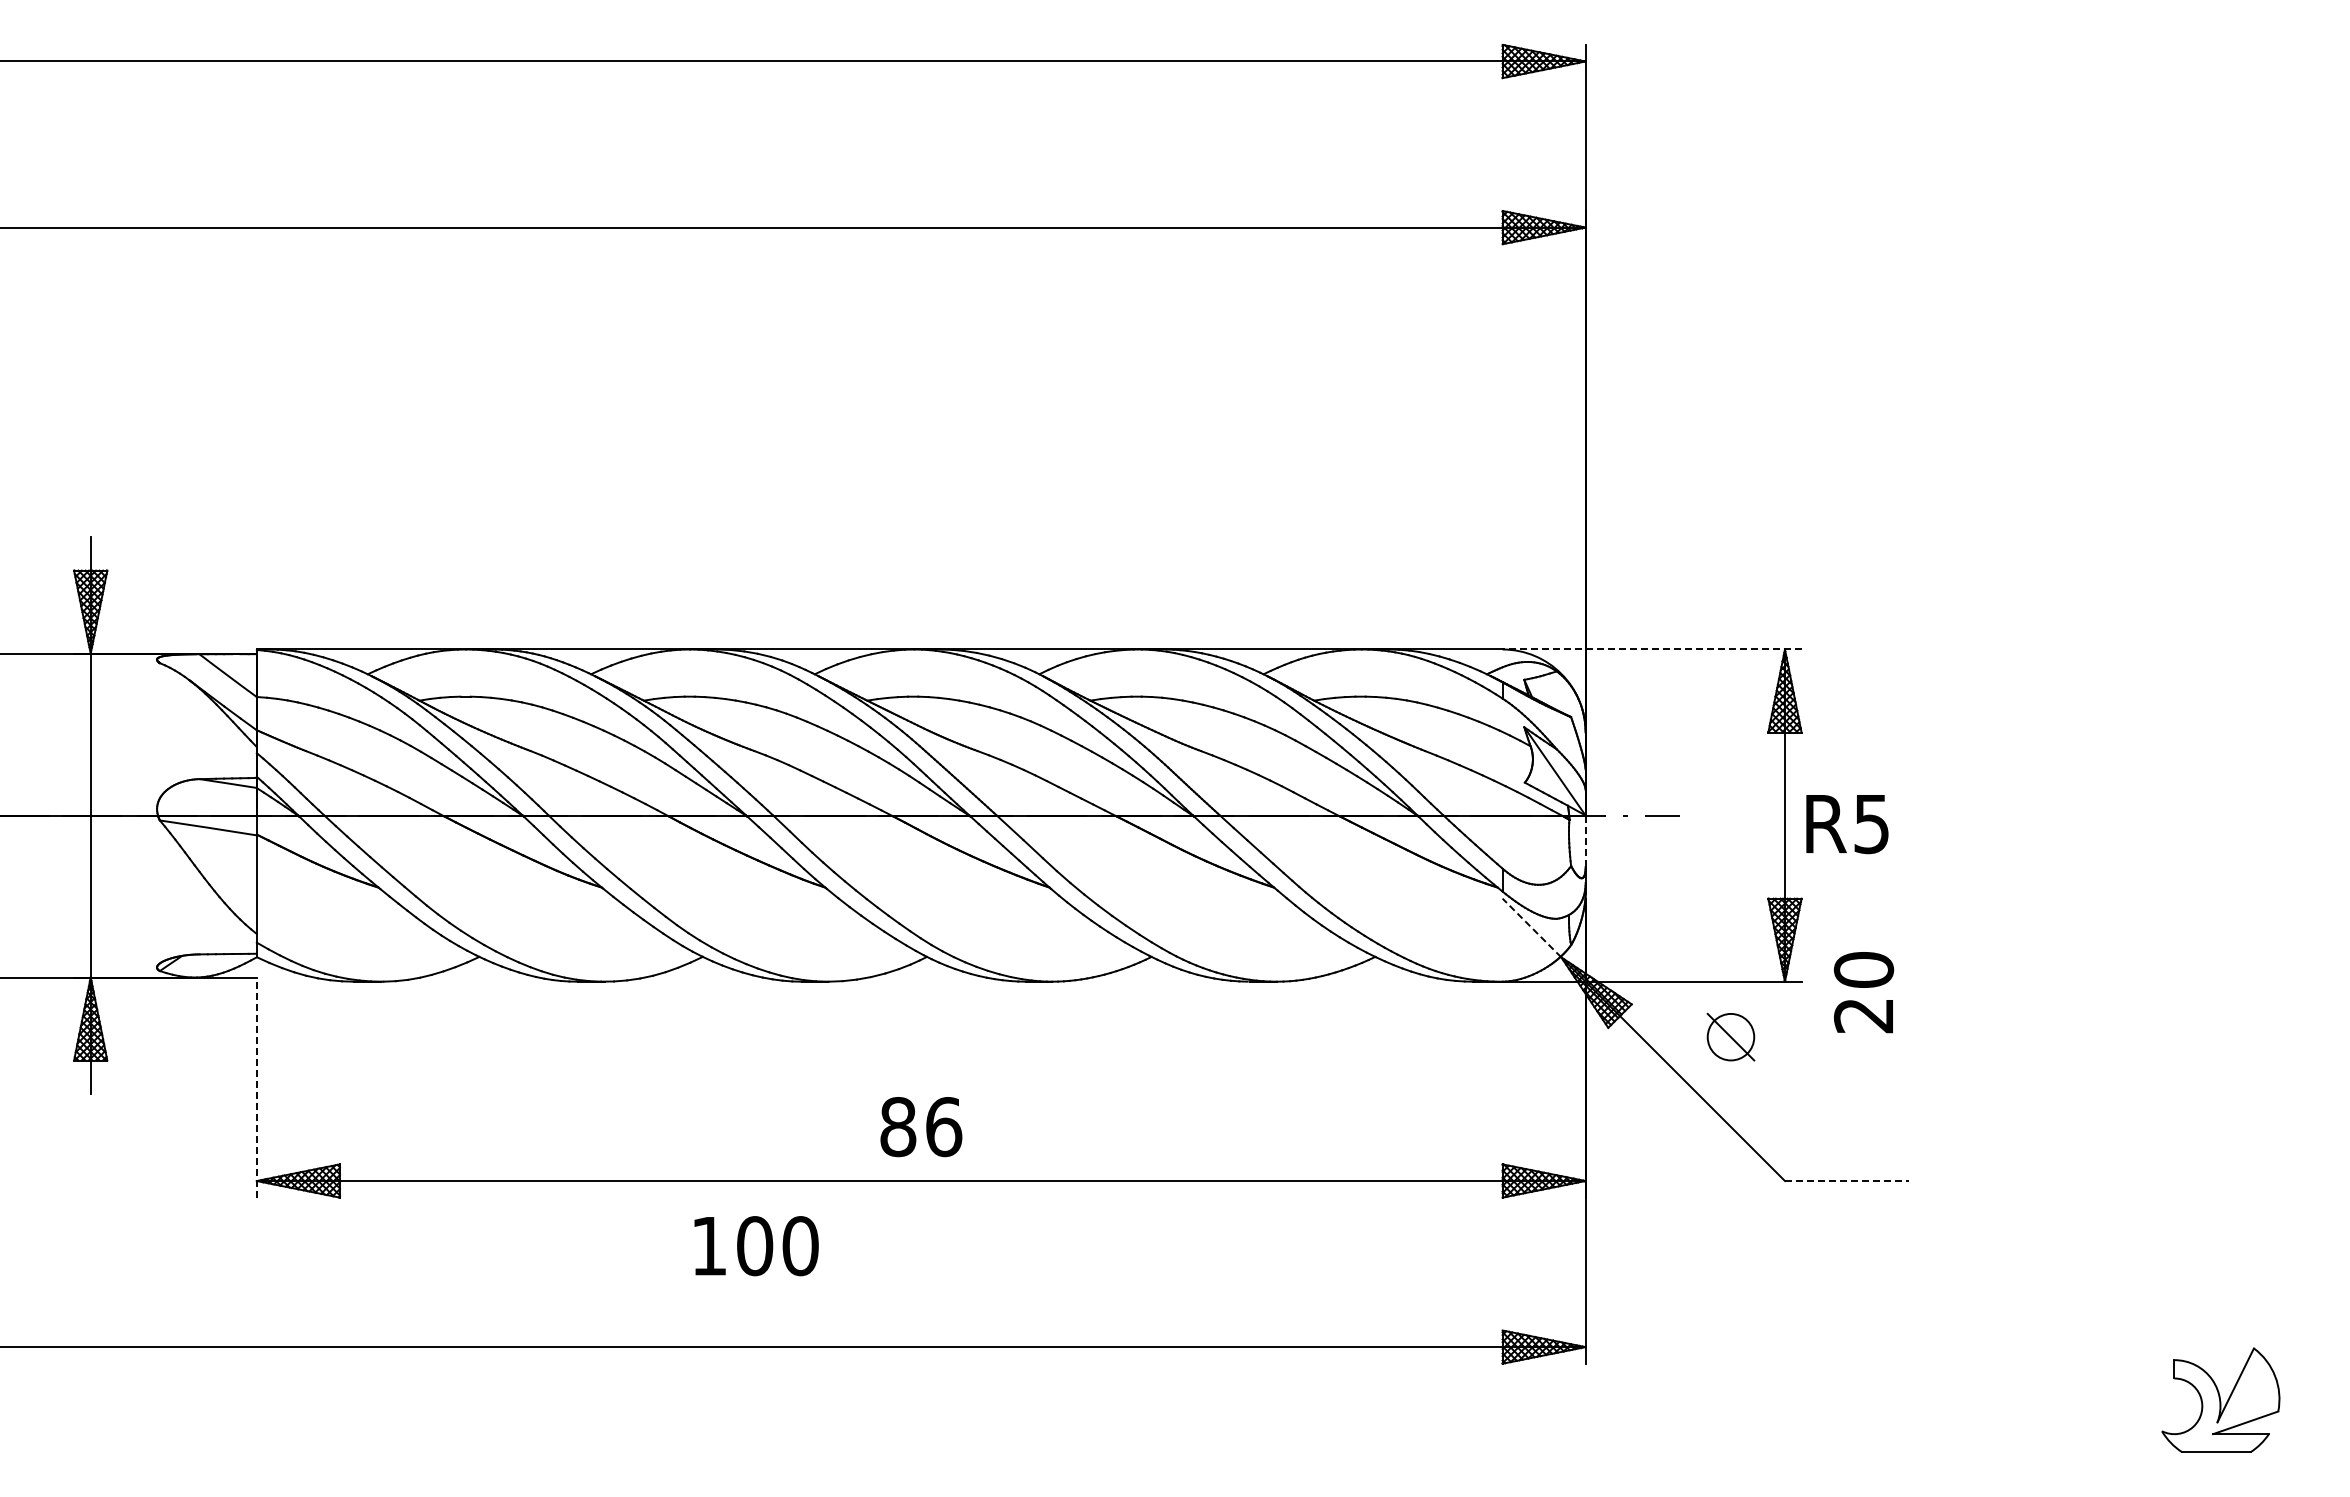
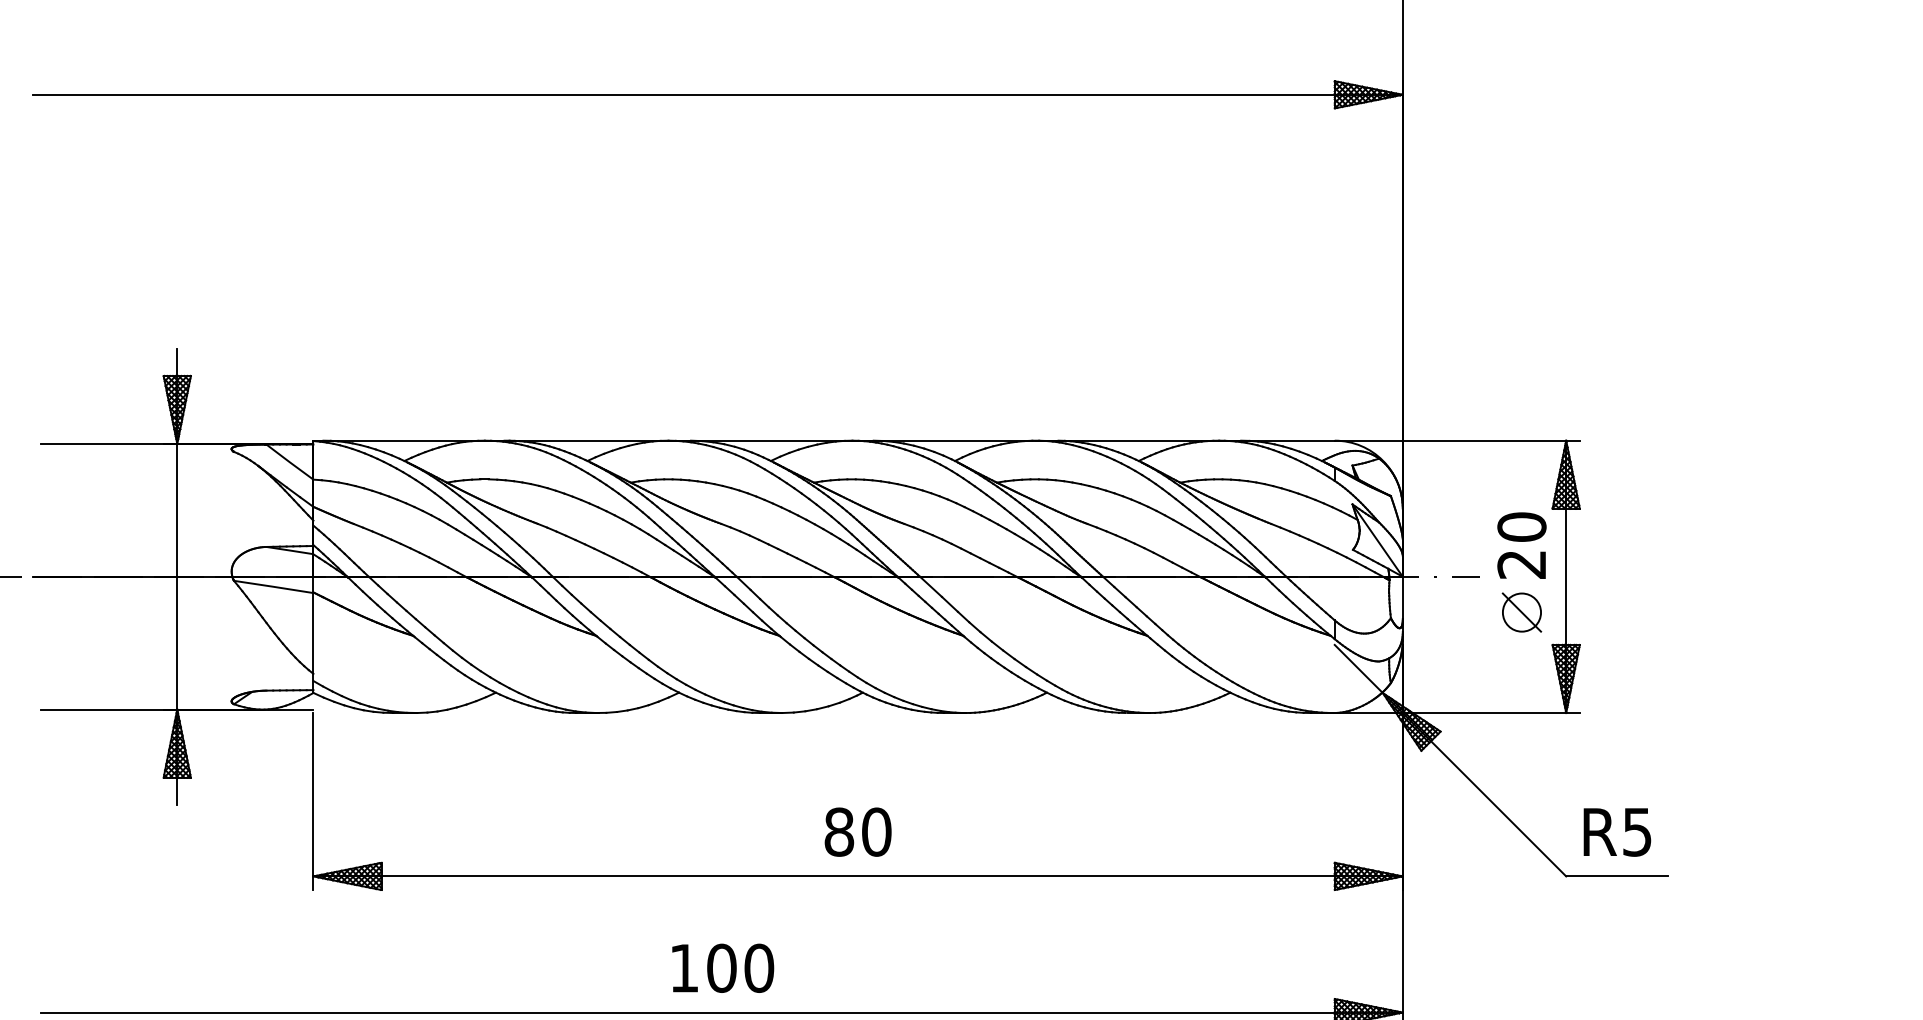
line: (1651, 649) -> (1456, 440), dashed -> solid
text: (1847, 824) -> (1617, 832), moved
line: (1585, 841) -> (1402, 598), dashed -> solid
line: (1531, 928) -> (1358, 669), dashed -> solid
text: (1864, 992) -> (1522, 545), moved
part: (1730, 1036) -> (1521, 612), moved
line: (256, 1089) -> (313, 801), dashed -> solid
text: (944, 1127) -> (877, 832), 86 -> 80
line: (1847, 1181) -> (1617, 876), dashed -> solid
text: (756, 1246) -> (723, 968), moved

